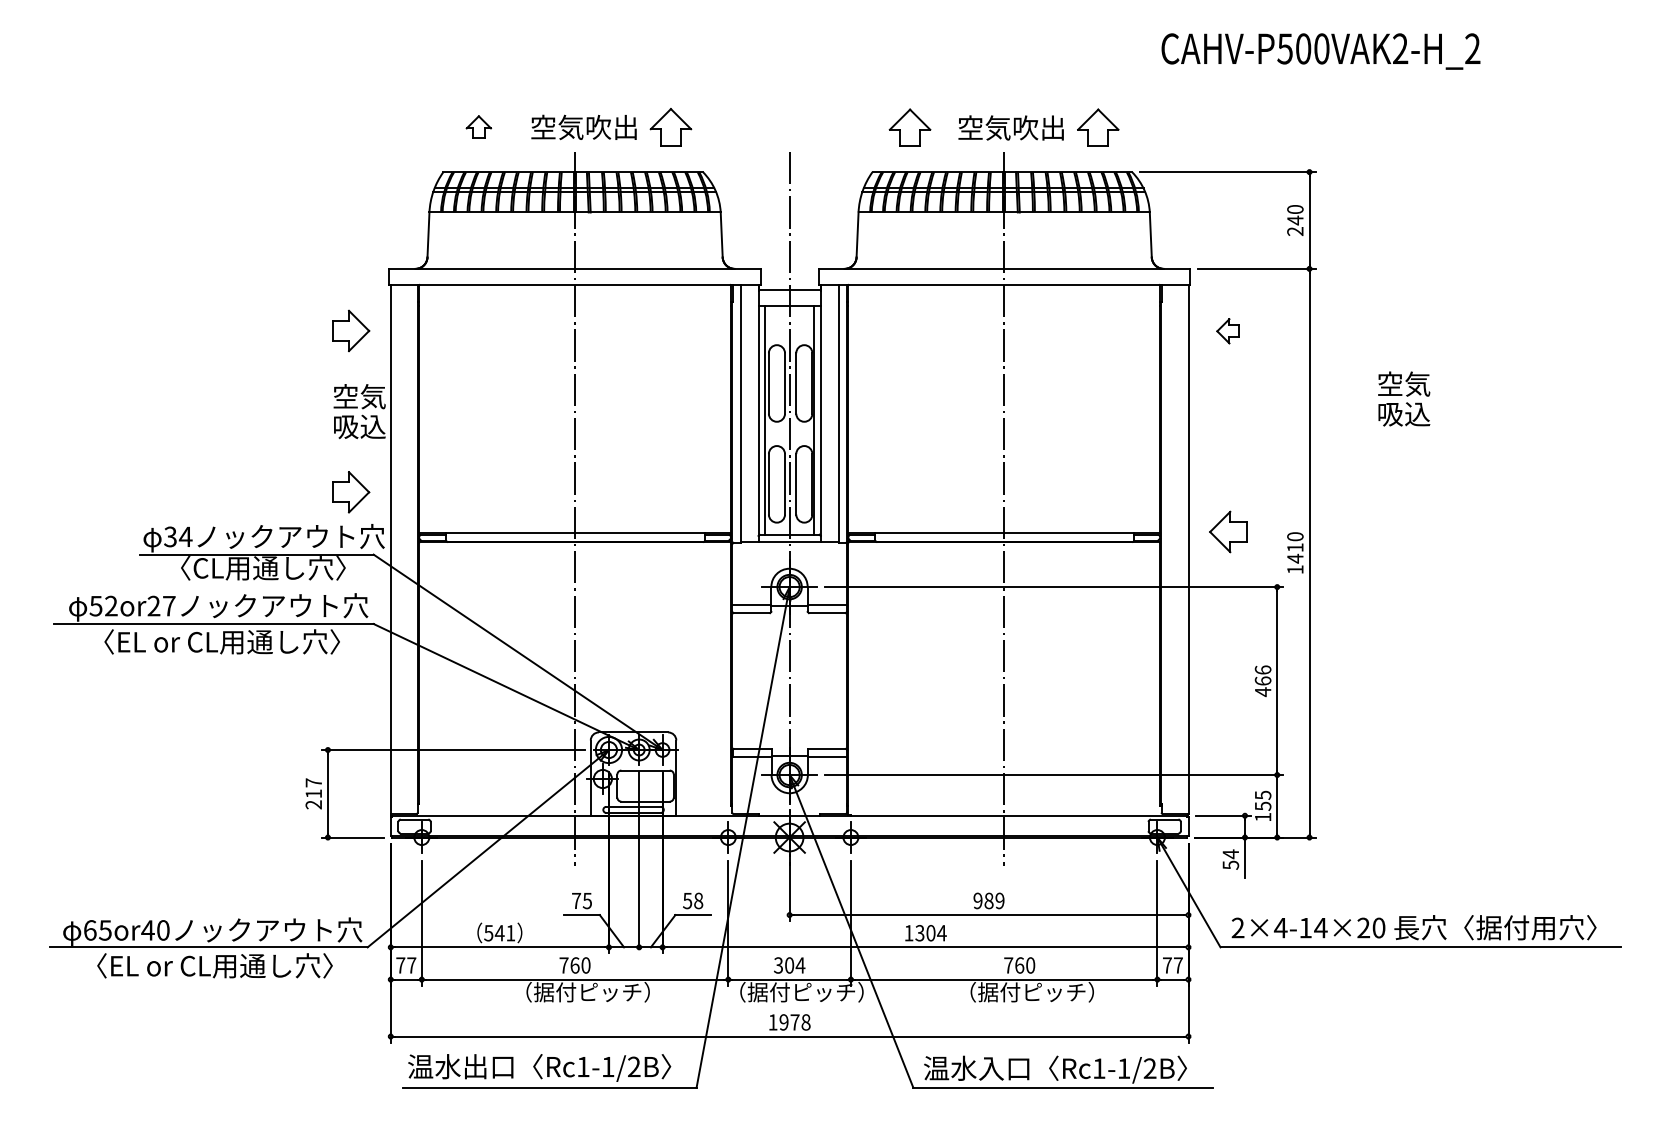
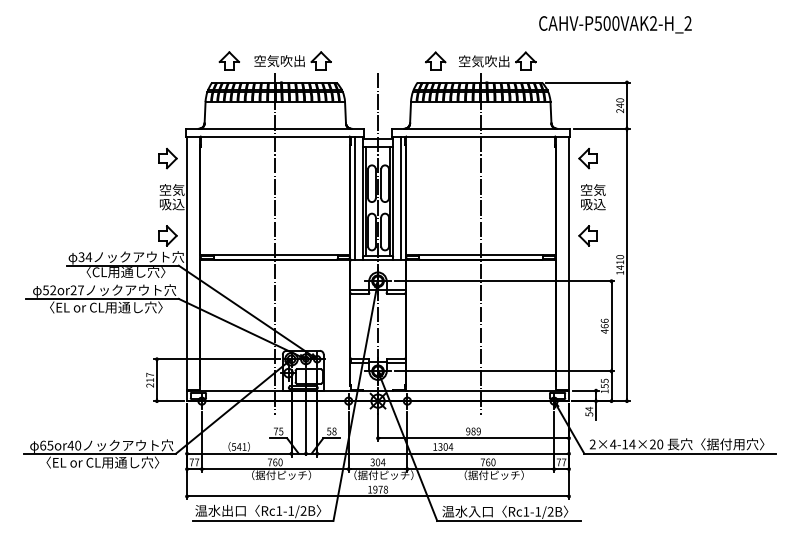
text: (1321, 50) -> (615, 24), moved
part: (477, 126) -> (228, 60), size x1.67
part: (1227, 330) -> (587, 158), size x1.67
text: (1404, 399) -> (593, 197), moved
part: (1227, 531) -> (587, 235), moved

